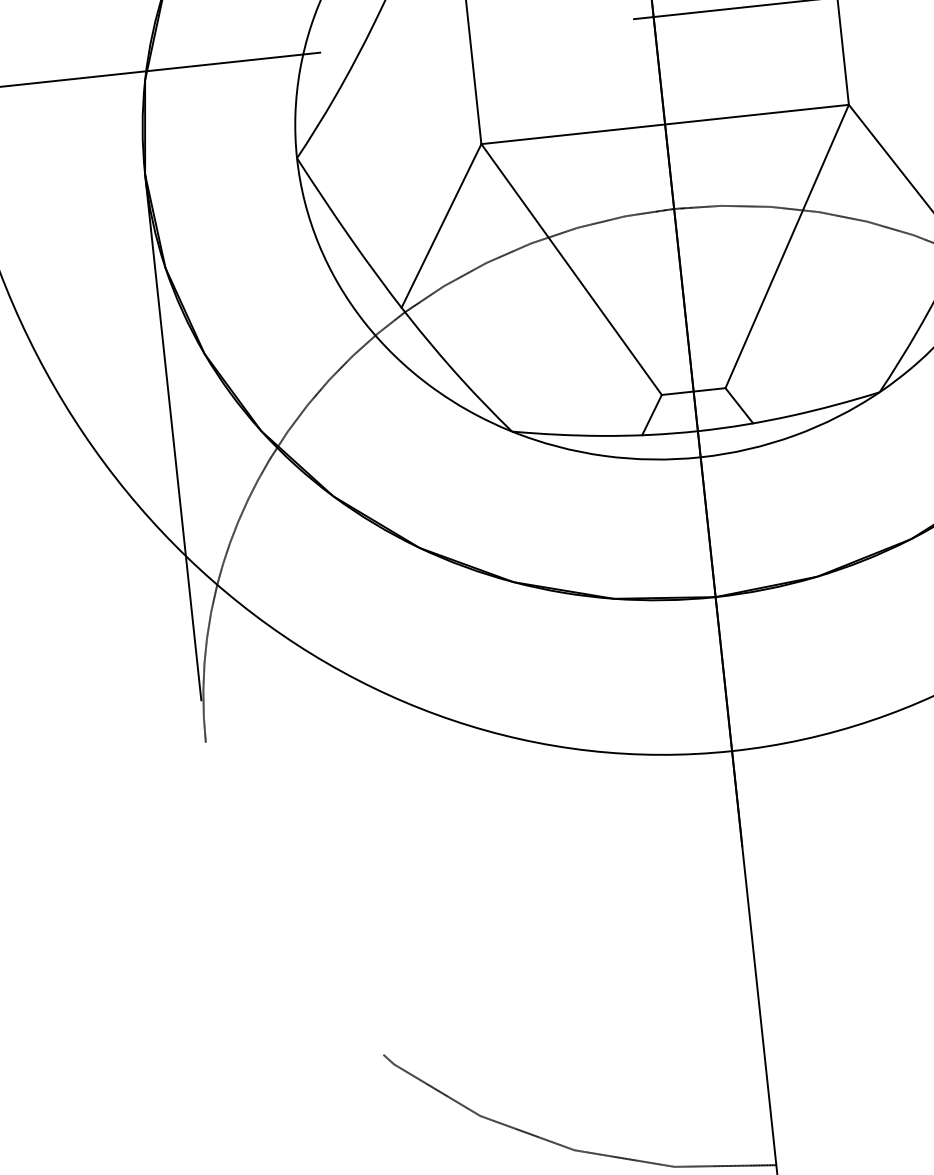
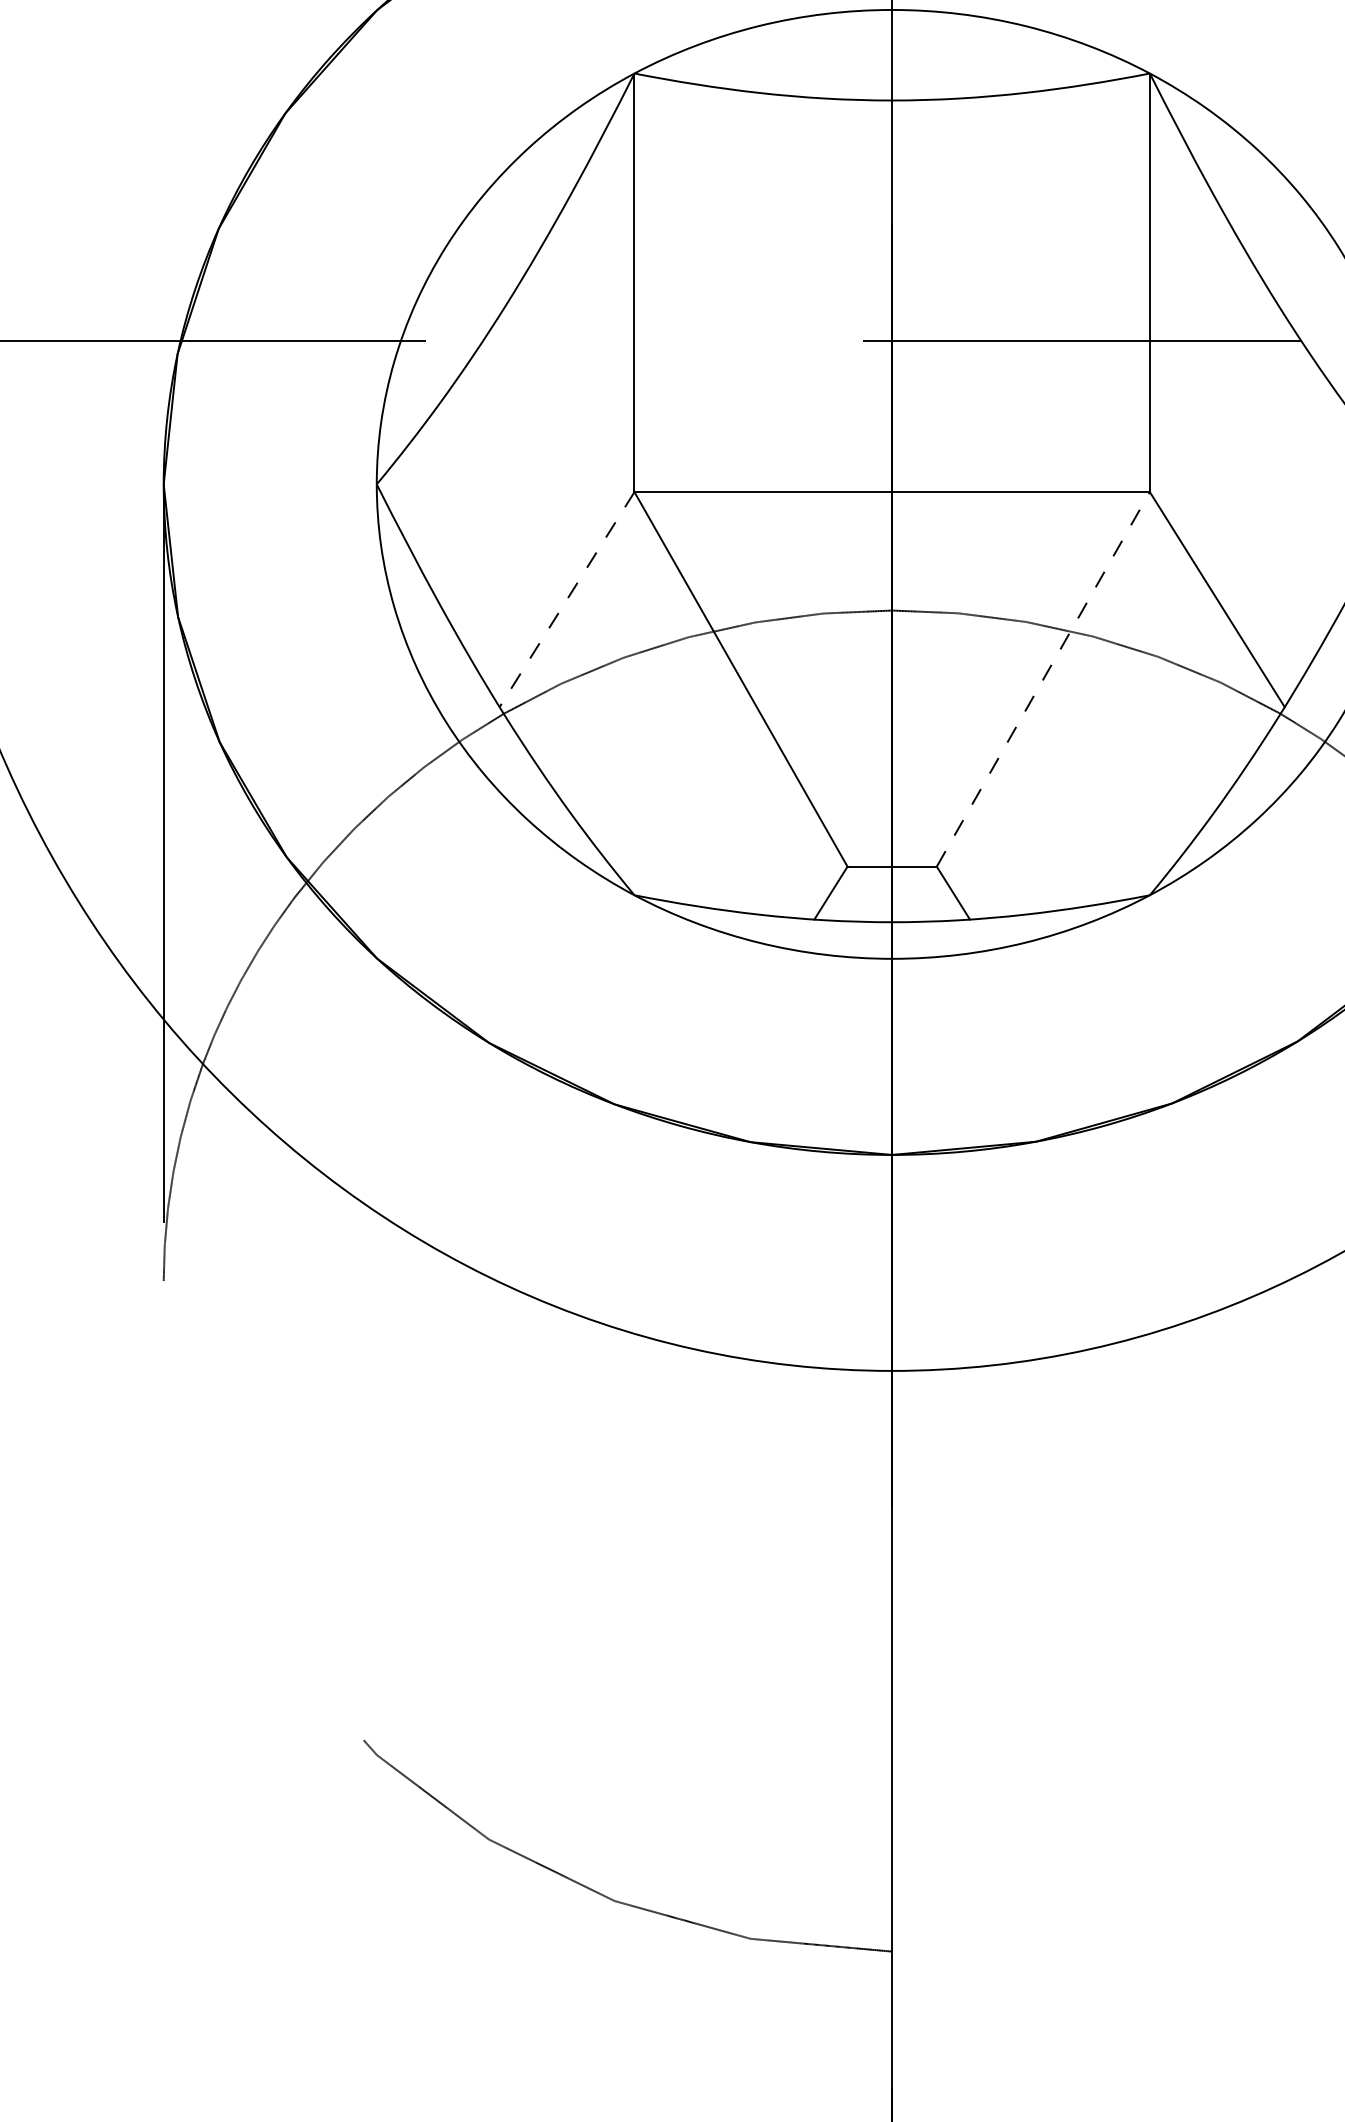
line: (441, 225) -> (567, 599), solid -> dashed
line: (787, 245) -> (1043, 678), solid -> dashed

